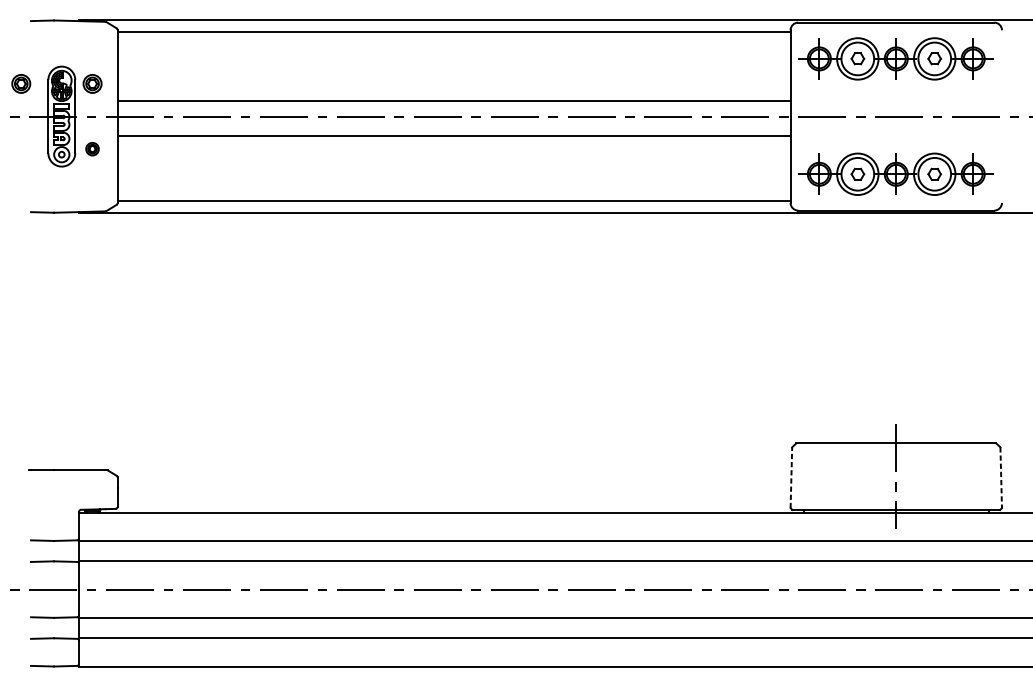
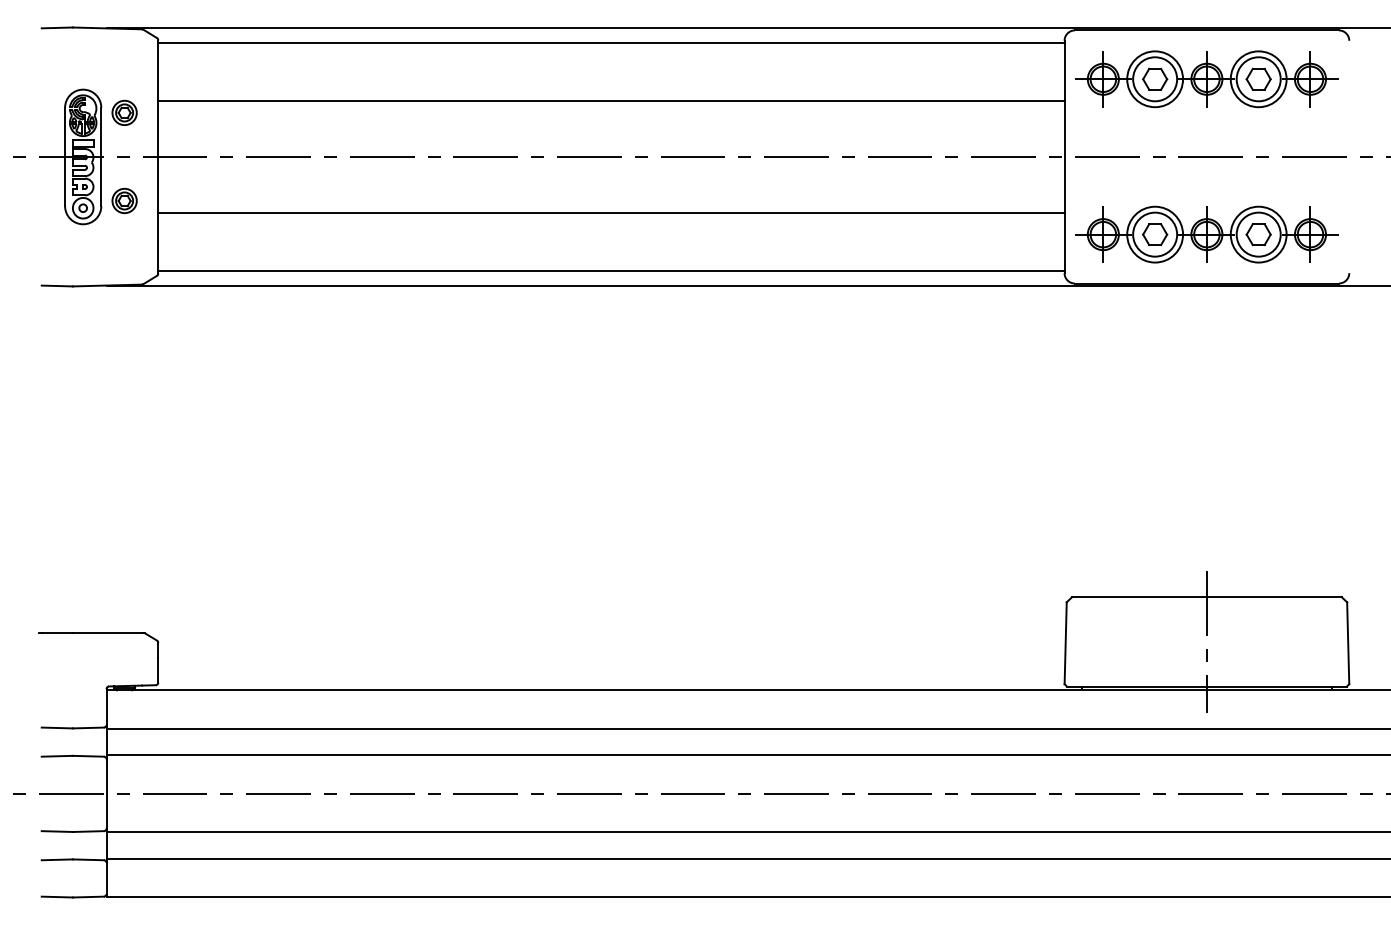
part: (858, 58) -> (1155, 78), size x1.43
part: (934, 58) -> (1258, 78), size x1.43
part: (21, 83) -> (28, 112), removed
line: (454, 100) -> (611, 100), moved
line: (454, 136) -> (611, 213), moved
part: (92, 148) -> (124, 200), size x1.43
part: (858, 174) -> (1155, 234), size x1.43
part: (934, 174) -> (1258, 234), size x1.43
line: (791, 477) -> (1065, 643), dashed -> solid
line: (1001, 477) -> (1348, 643), dashed -> solid

